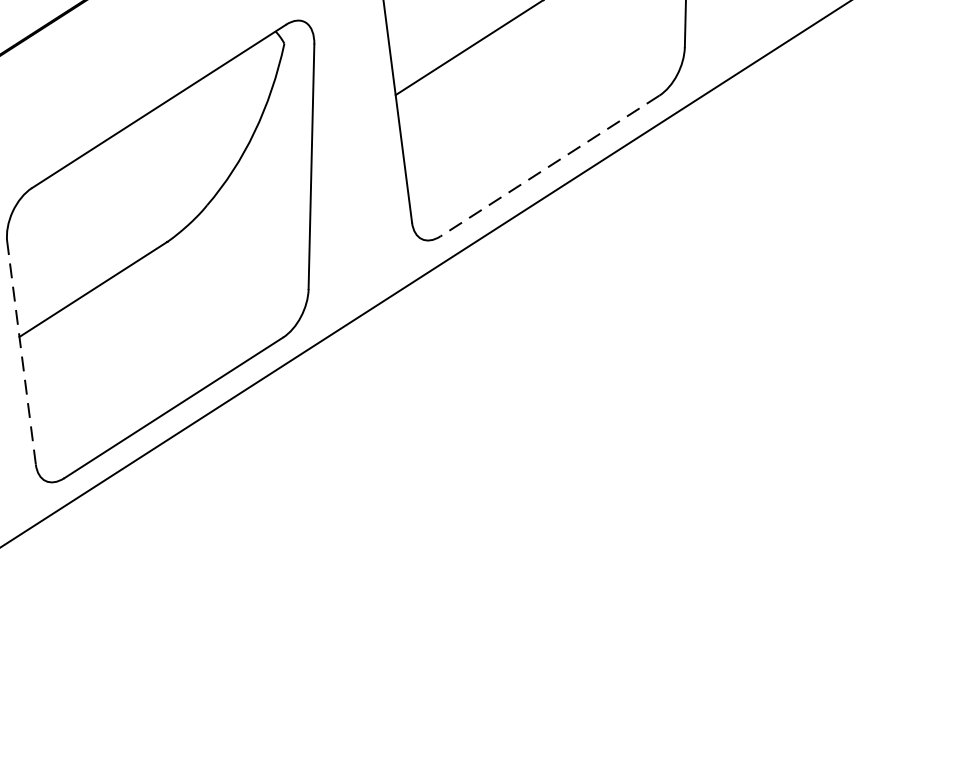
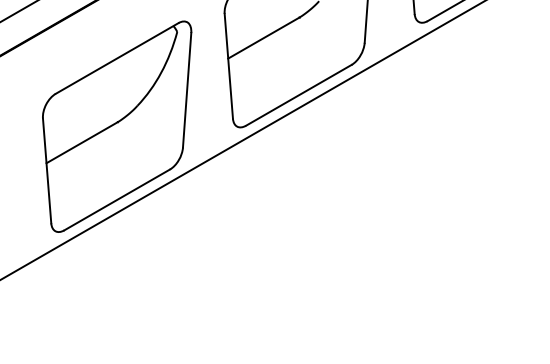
line: (549, 166) -> (298, 95), dashed -> solid
line: (22, 352) -> (47, 170), dashed -> solid

